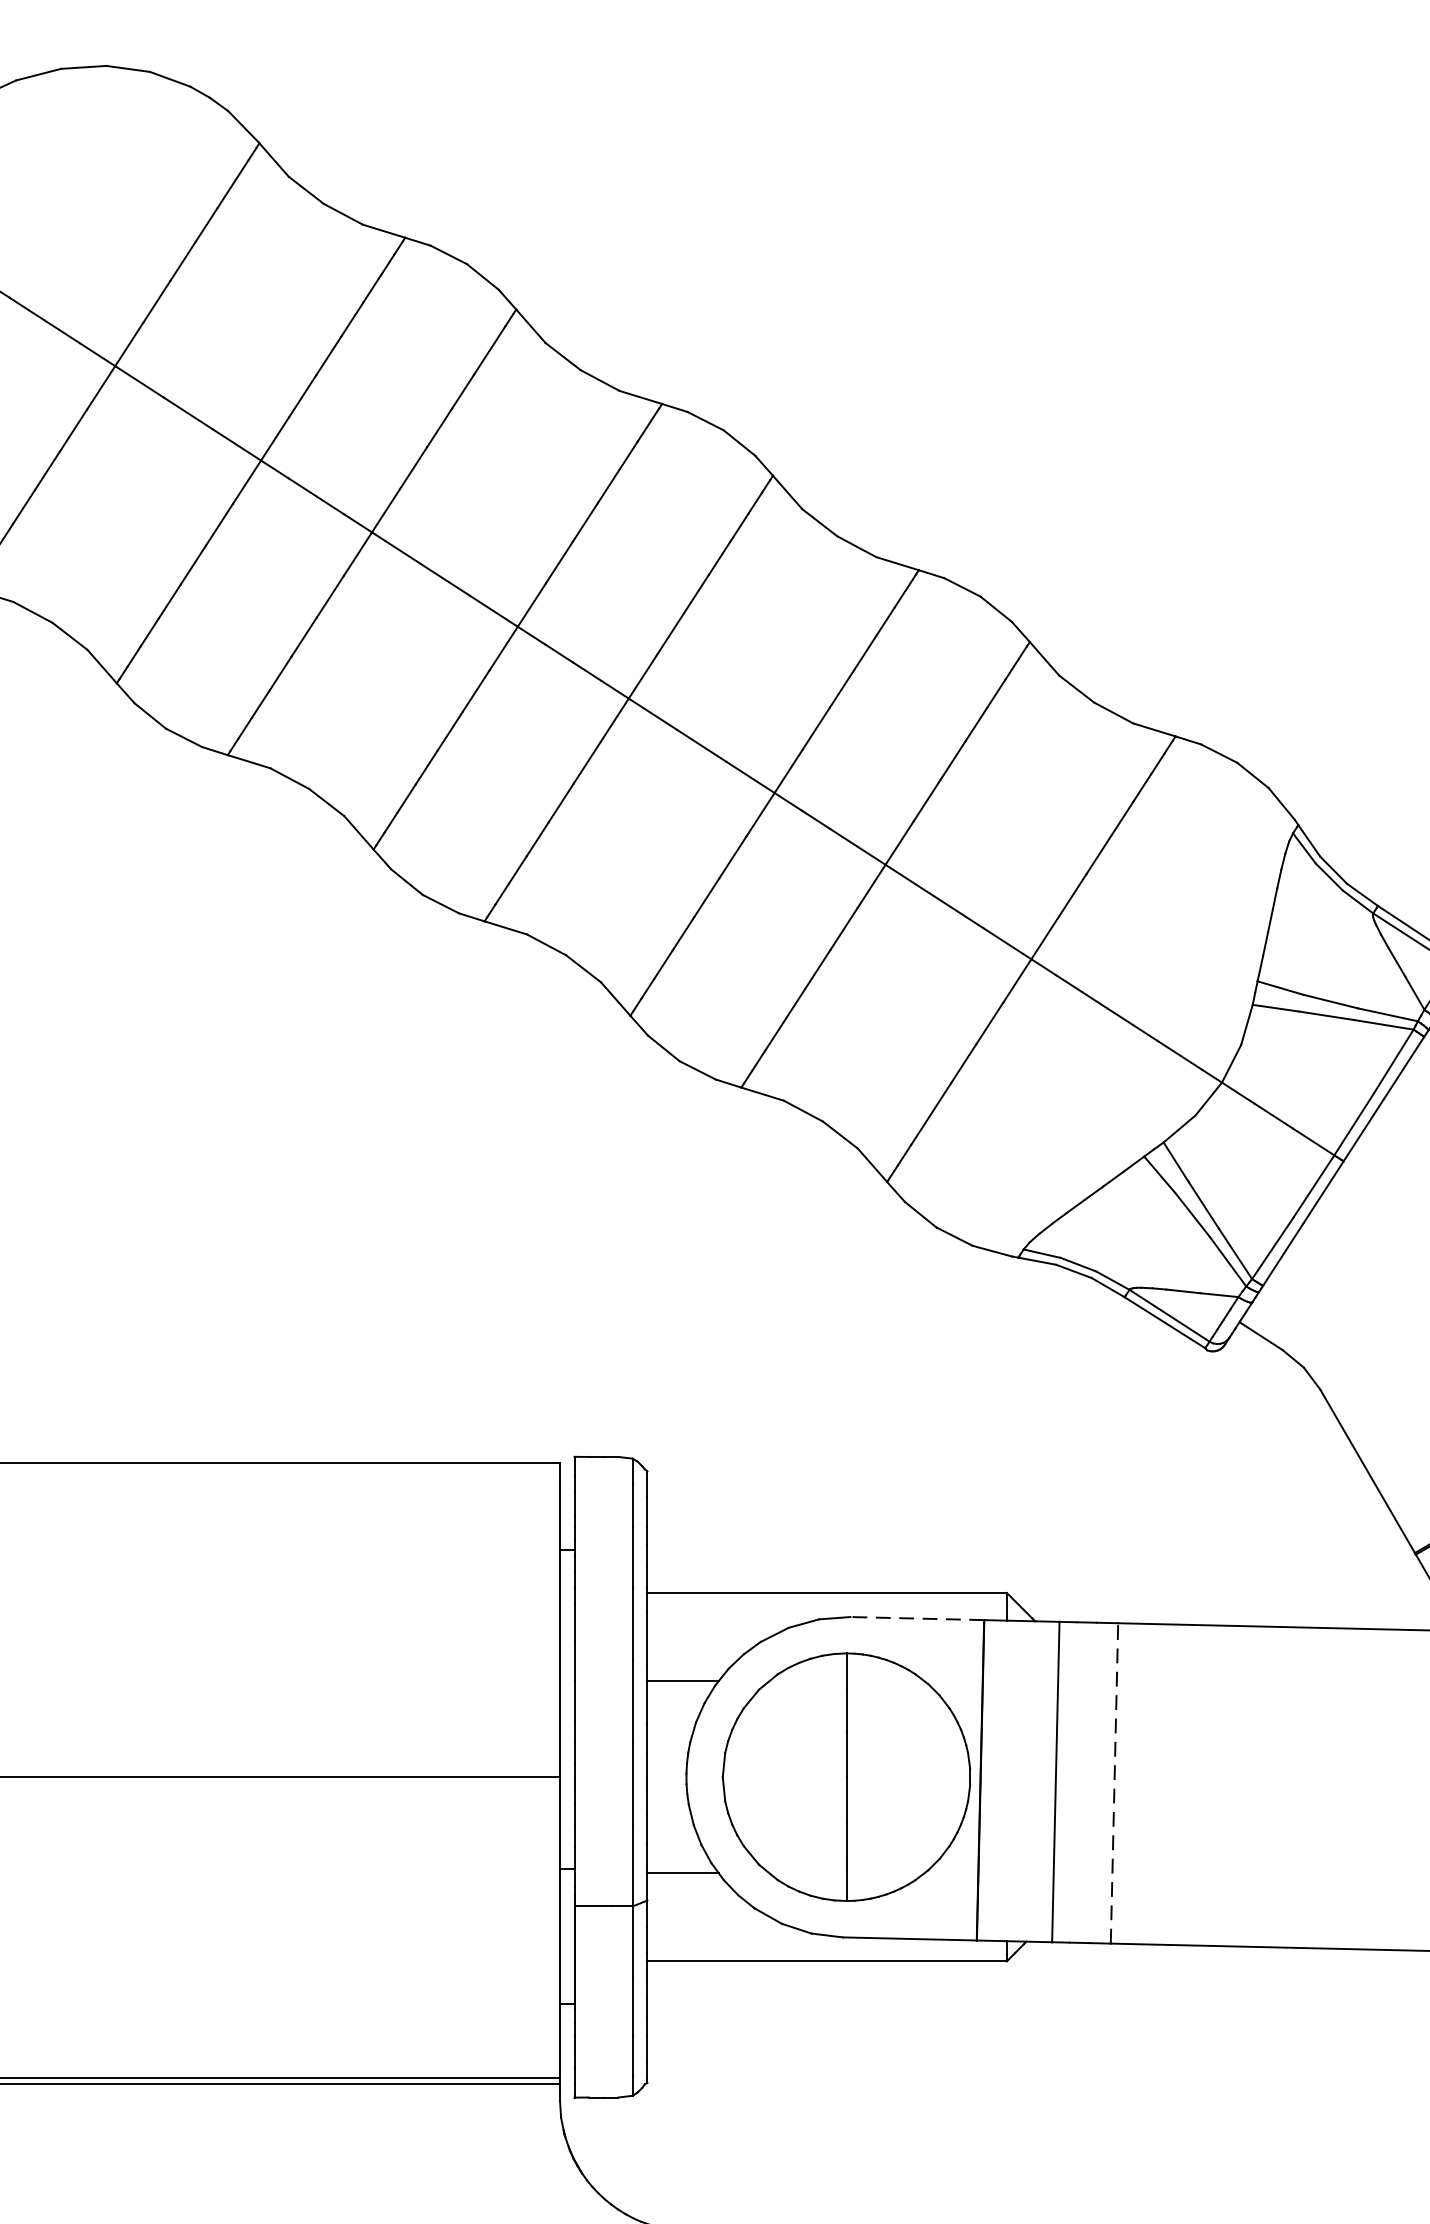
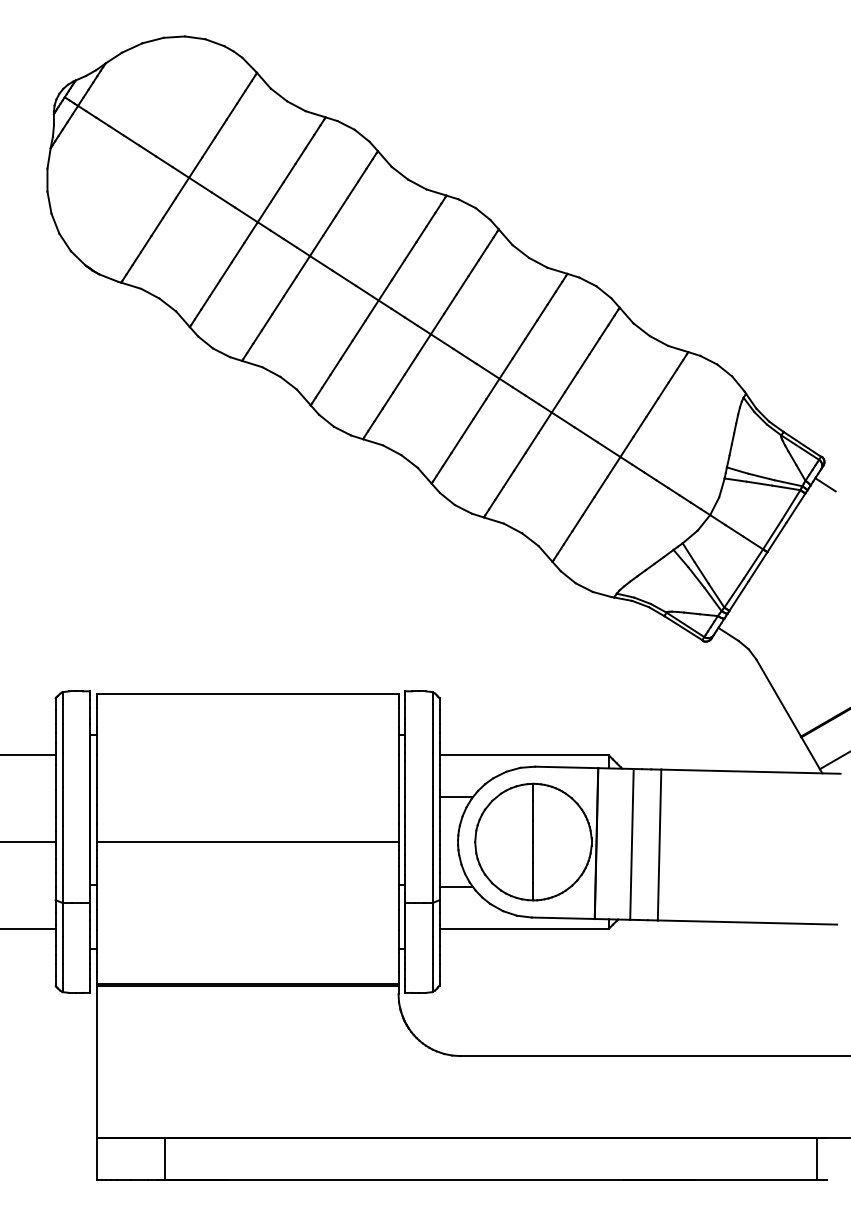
line: (916, 1618) -> (566, 767), dashed -> solid
line: (1114, 1782) -> (659, 844), dashed -> solid

